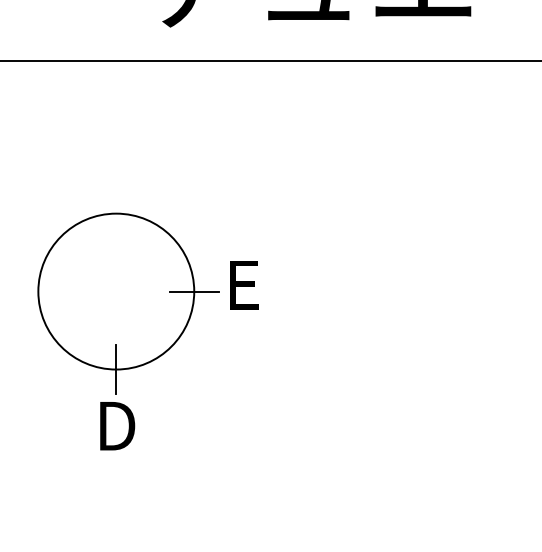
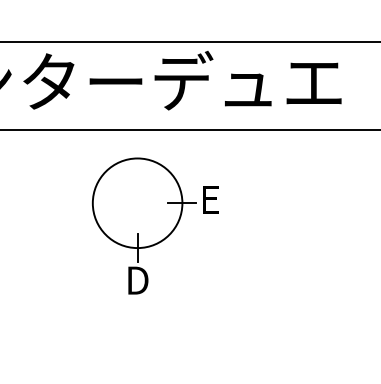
part: (145, 330) -> (154, 225), moved

